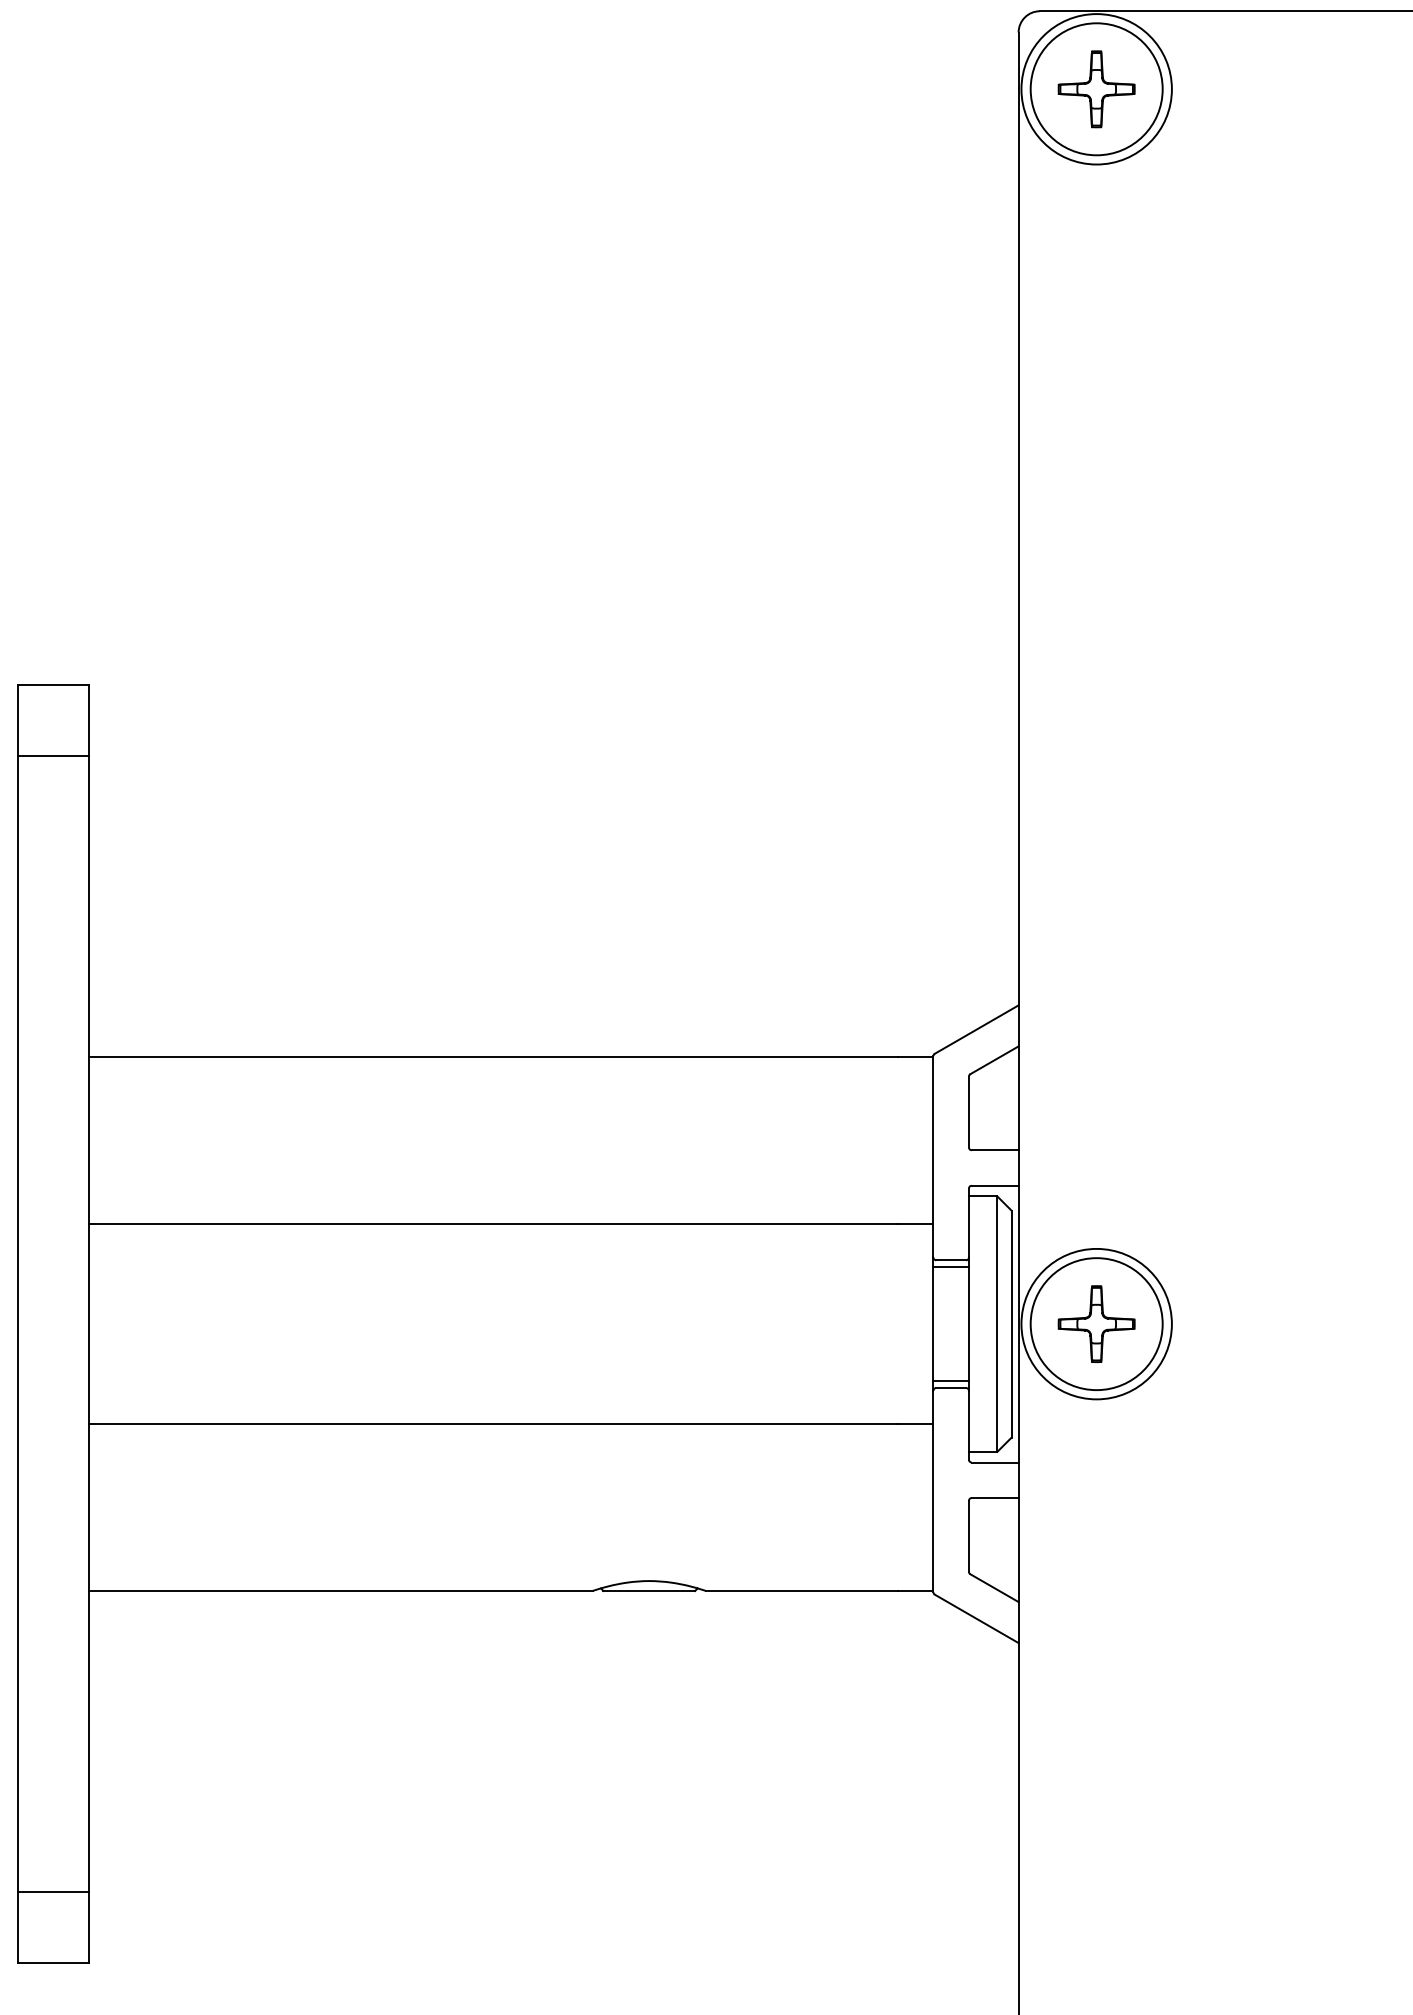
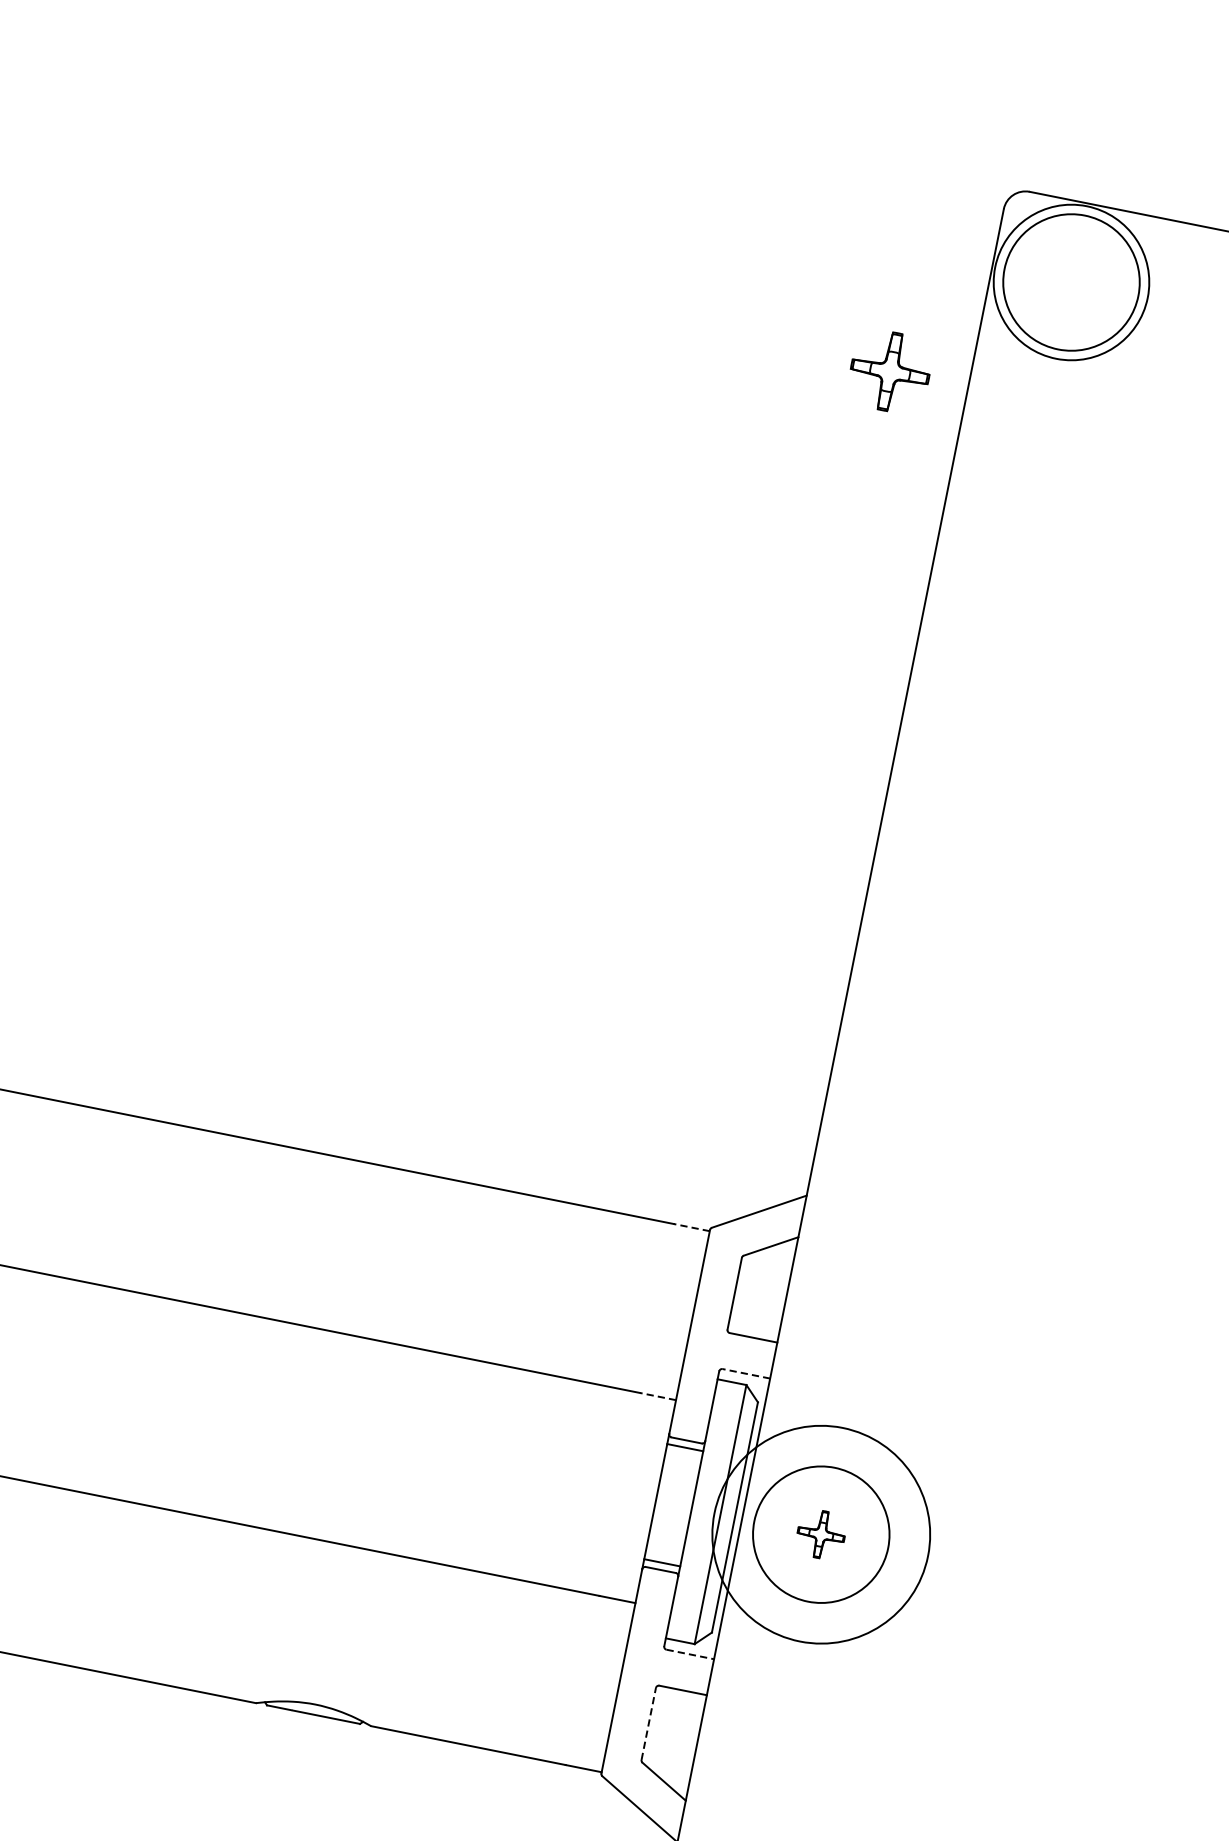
part: (1096, 89) -> (889, 371), moved
line: (915, 1057) -> (691, 1227), solid -> dashed
line: (994, 1185) -> (745, 1373), solid -> dashed
line: (915, 1224) -> (657, 1396), solid -> dashed
circle: (1096, 1323) -> (821, 1534), size x1.4
part: (1096, 1323) -> (821, 1534), size x0.6
line: (995, 1462) -> (690, 1654), solid -> dashed
line: (968, 1535) -> (648, 1723), solid -> dashed

